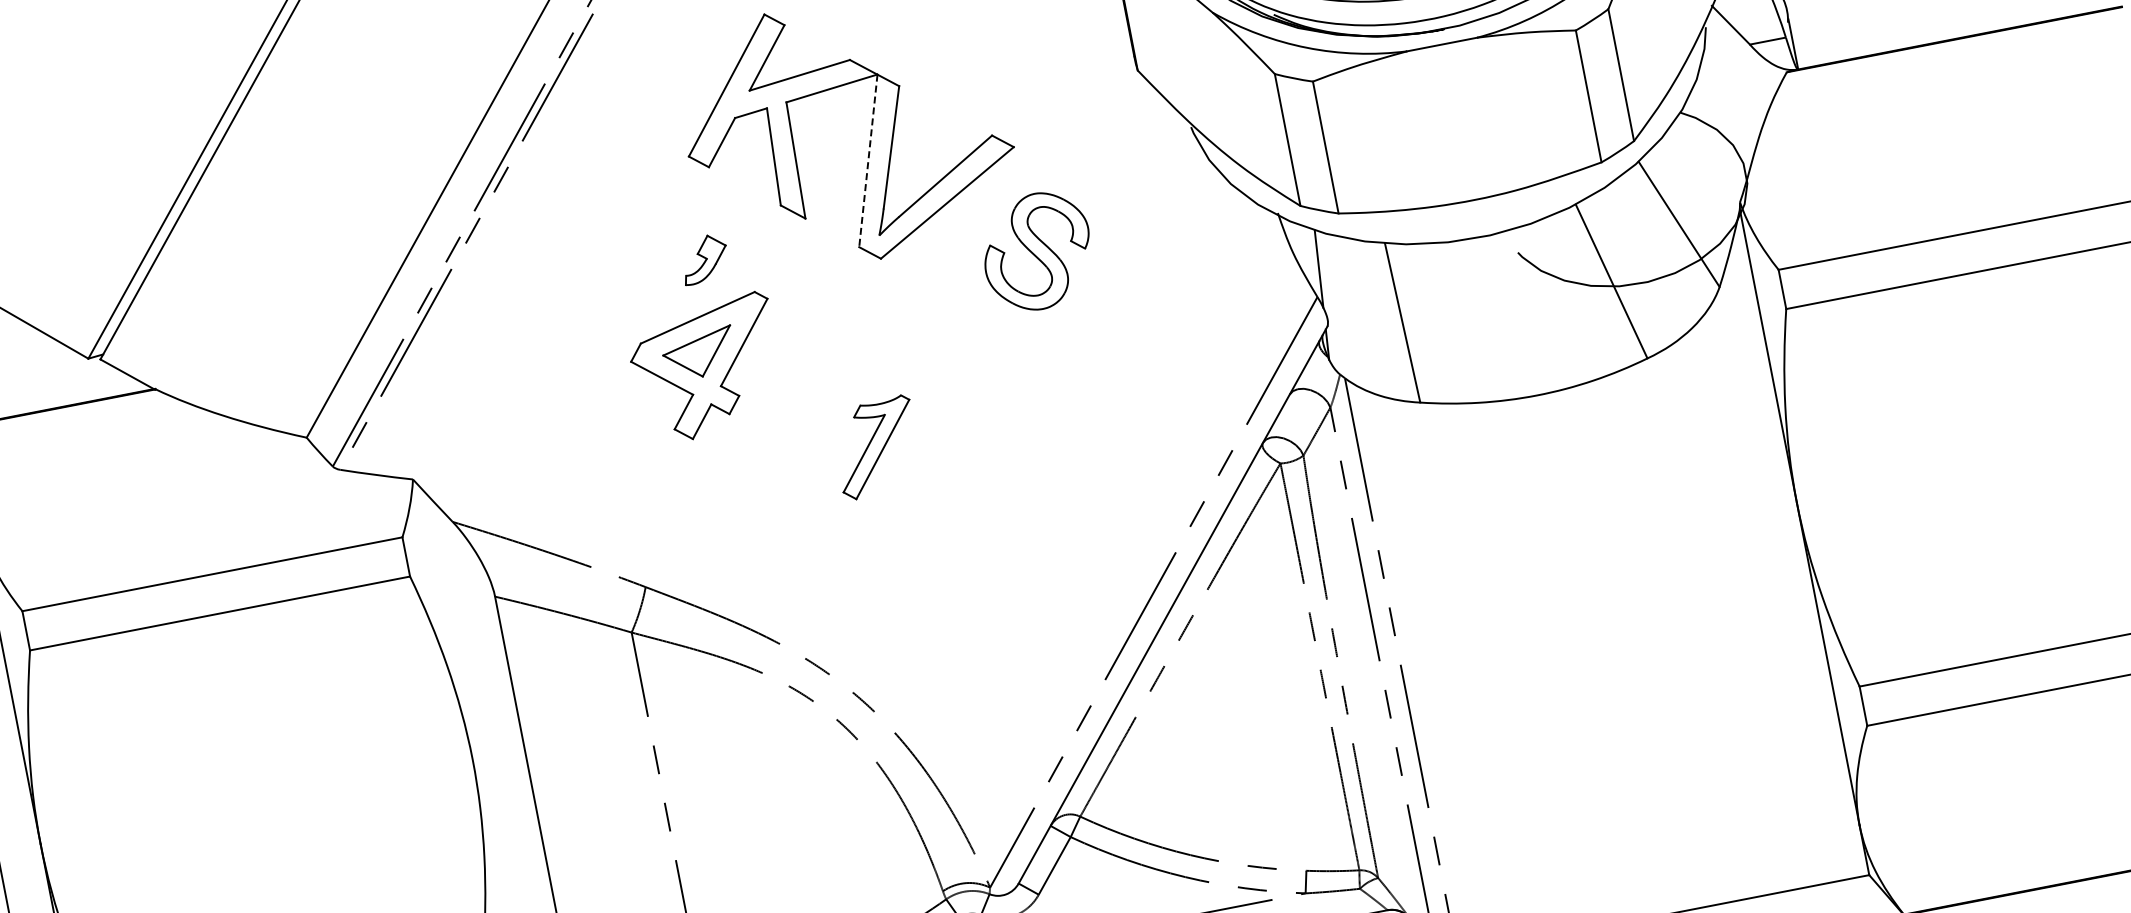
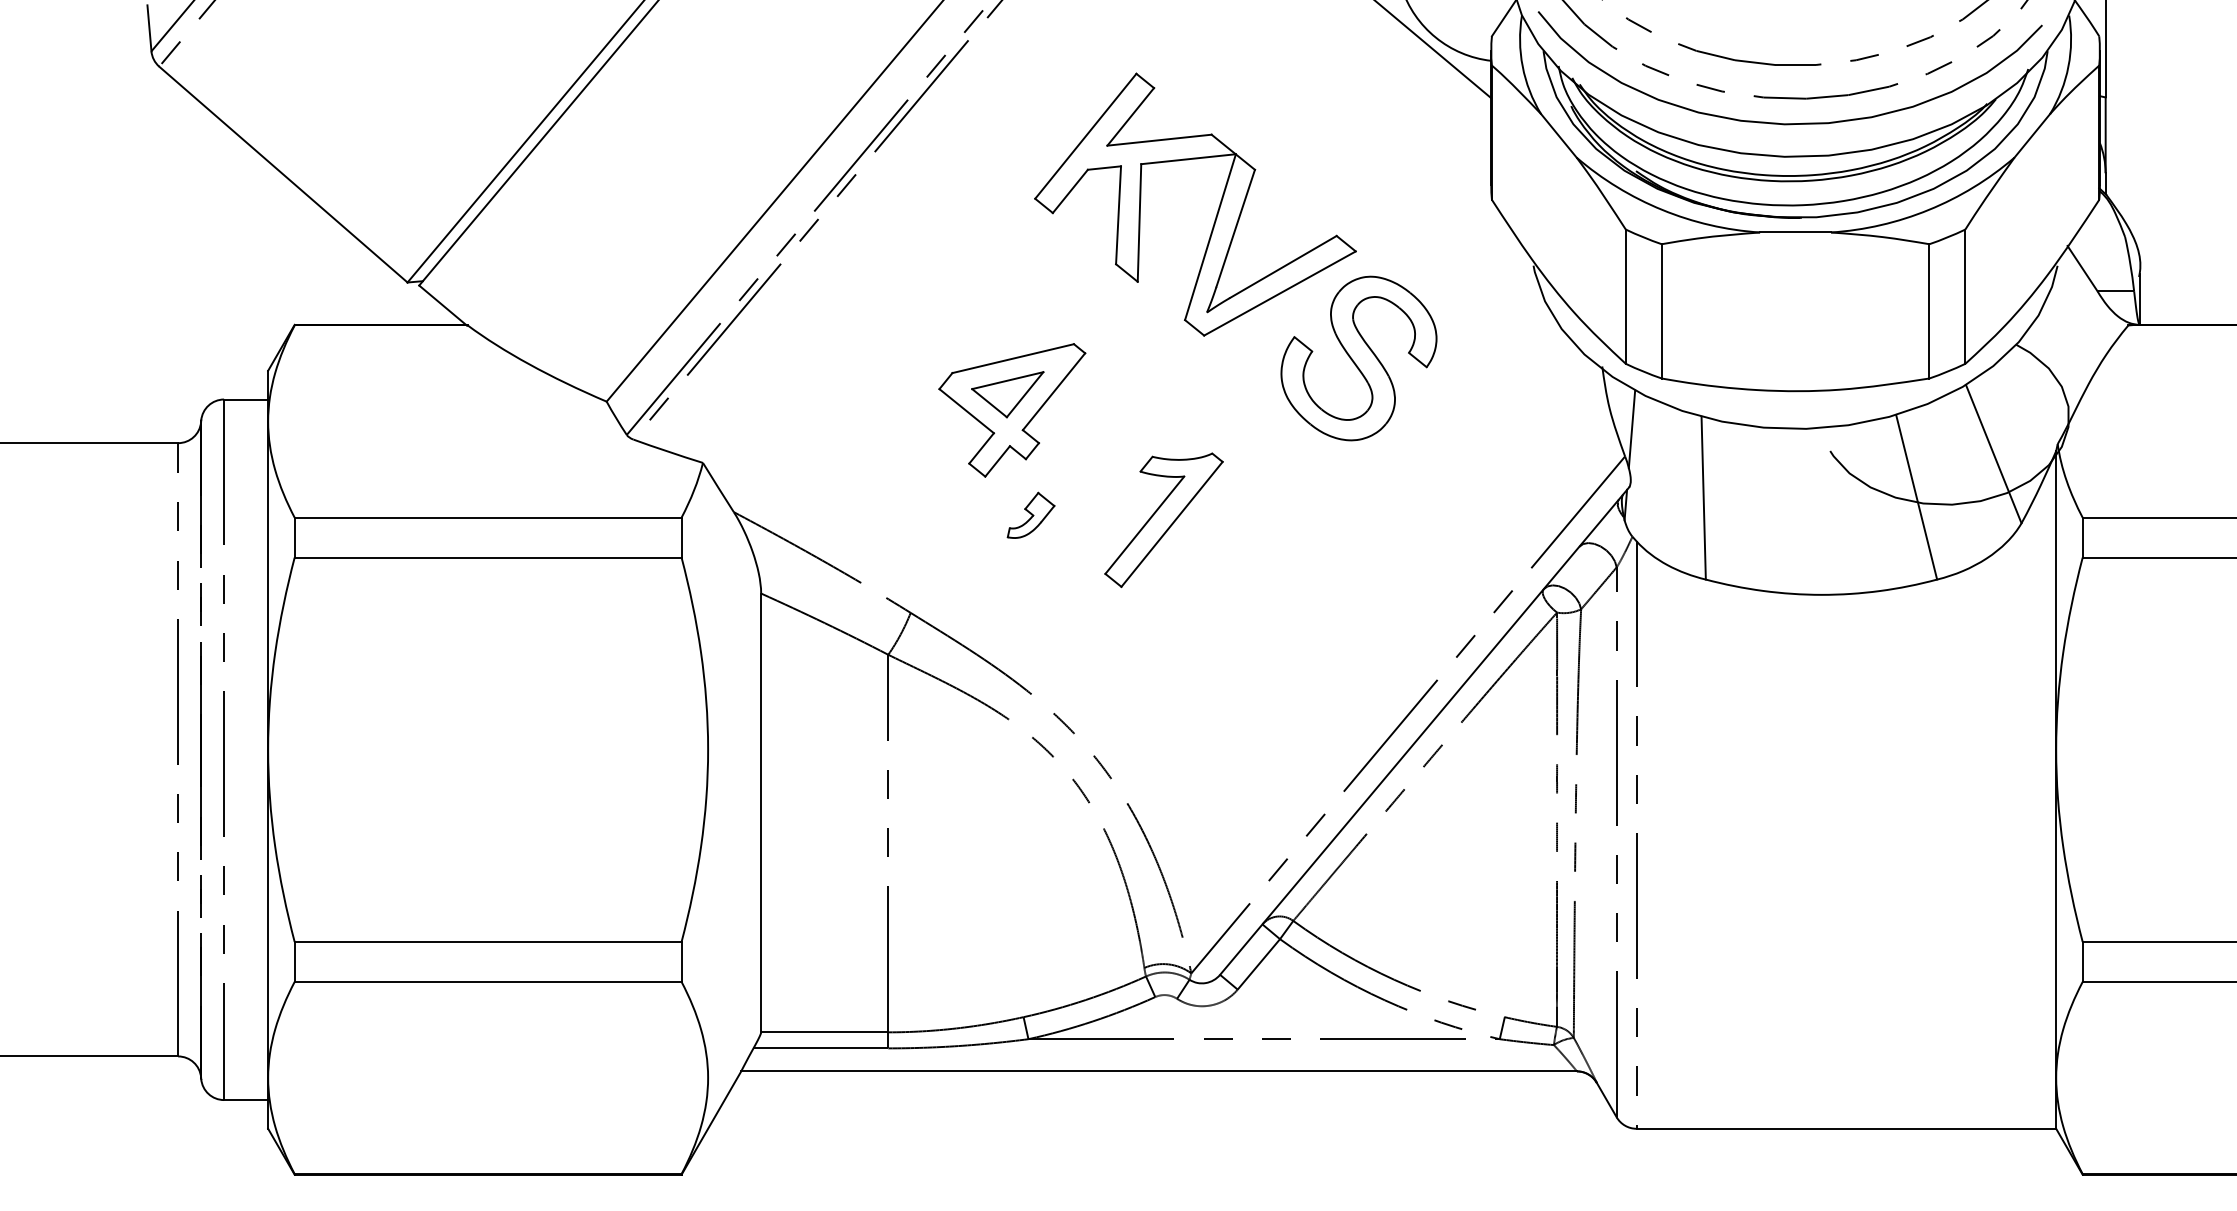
line: (868, 161) -> (1210, 237), dashed -> solid
part: (1036, 251) -> (1358, 358), size x1.43
part: (703, 258) -> (1030, 514), moved
part: (876, 447) -> (1163, 519), size x1.43

